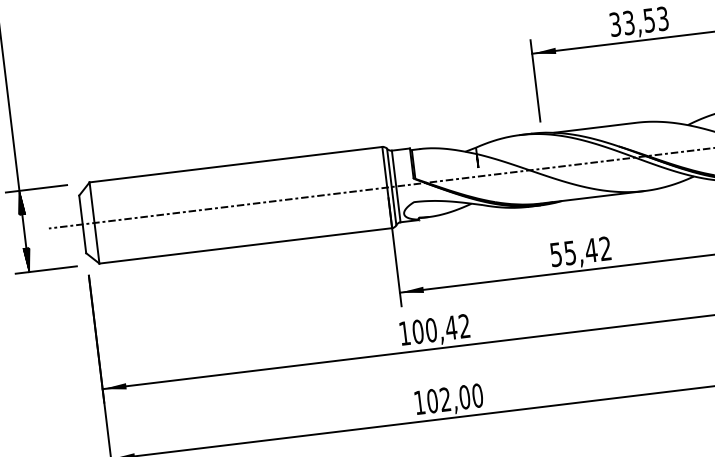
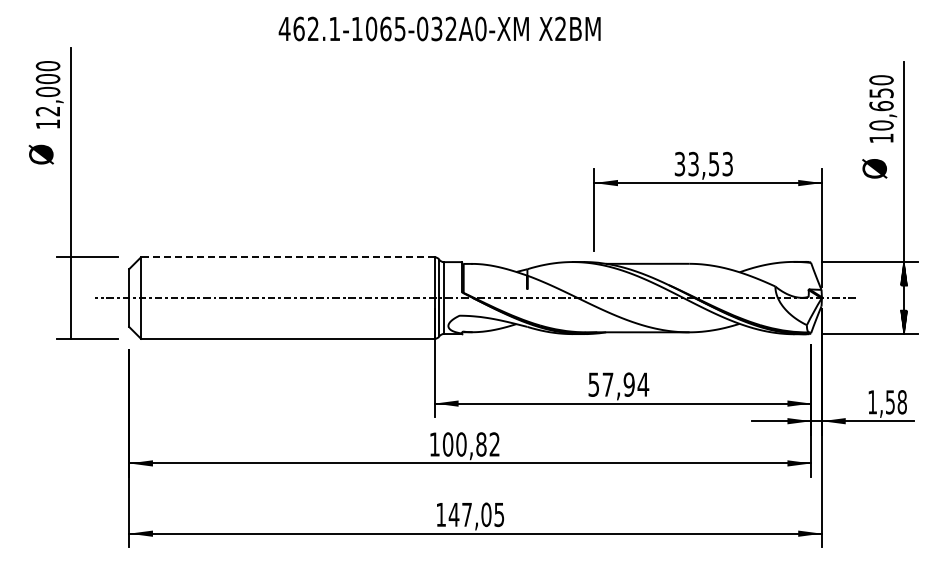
line: (235, 164) -> (287, 257), solid -> dashed
hatch: (20, 203) -> (70, 269), removed
text: (587, 250) -> (625, 384), 55,42 -> 57,94
hatch: (27, 259) -> (70, 326), removed
text: (450, 327) -> (480, 444), 100,42 -> 100,82
text: (454, 398) -> (476, 514), 102,00 -> 147,05

